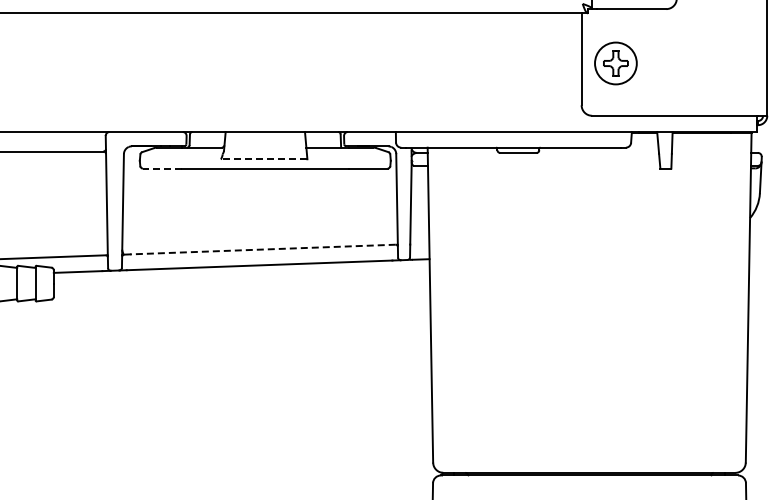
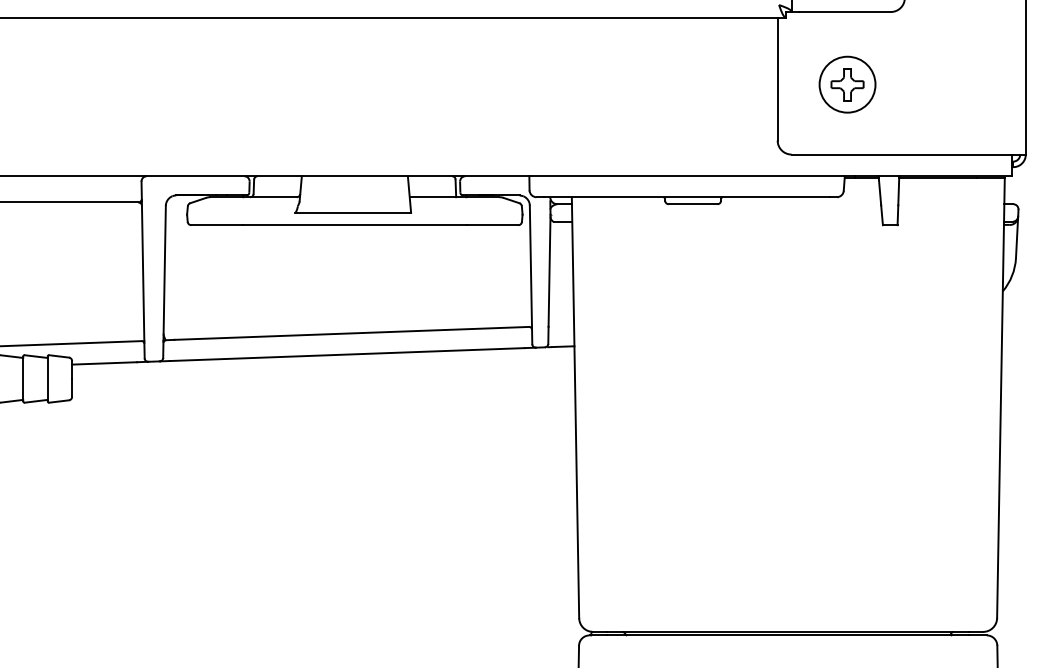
part: (615, 63) -> (846, 84), moved
line: (263, 159) -> (352, 213), dashed -> solid
line: (161, 168) -> (216, 225), dashed -> solid
line: (263, 249) -> (352, 333), dashed -> solid

